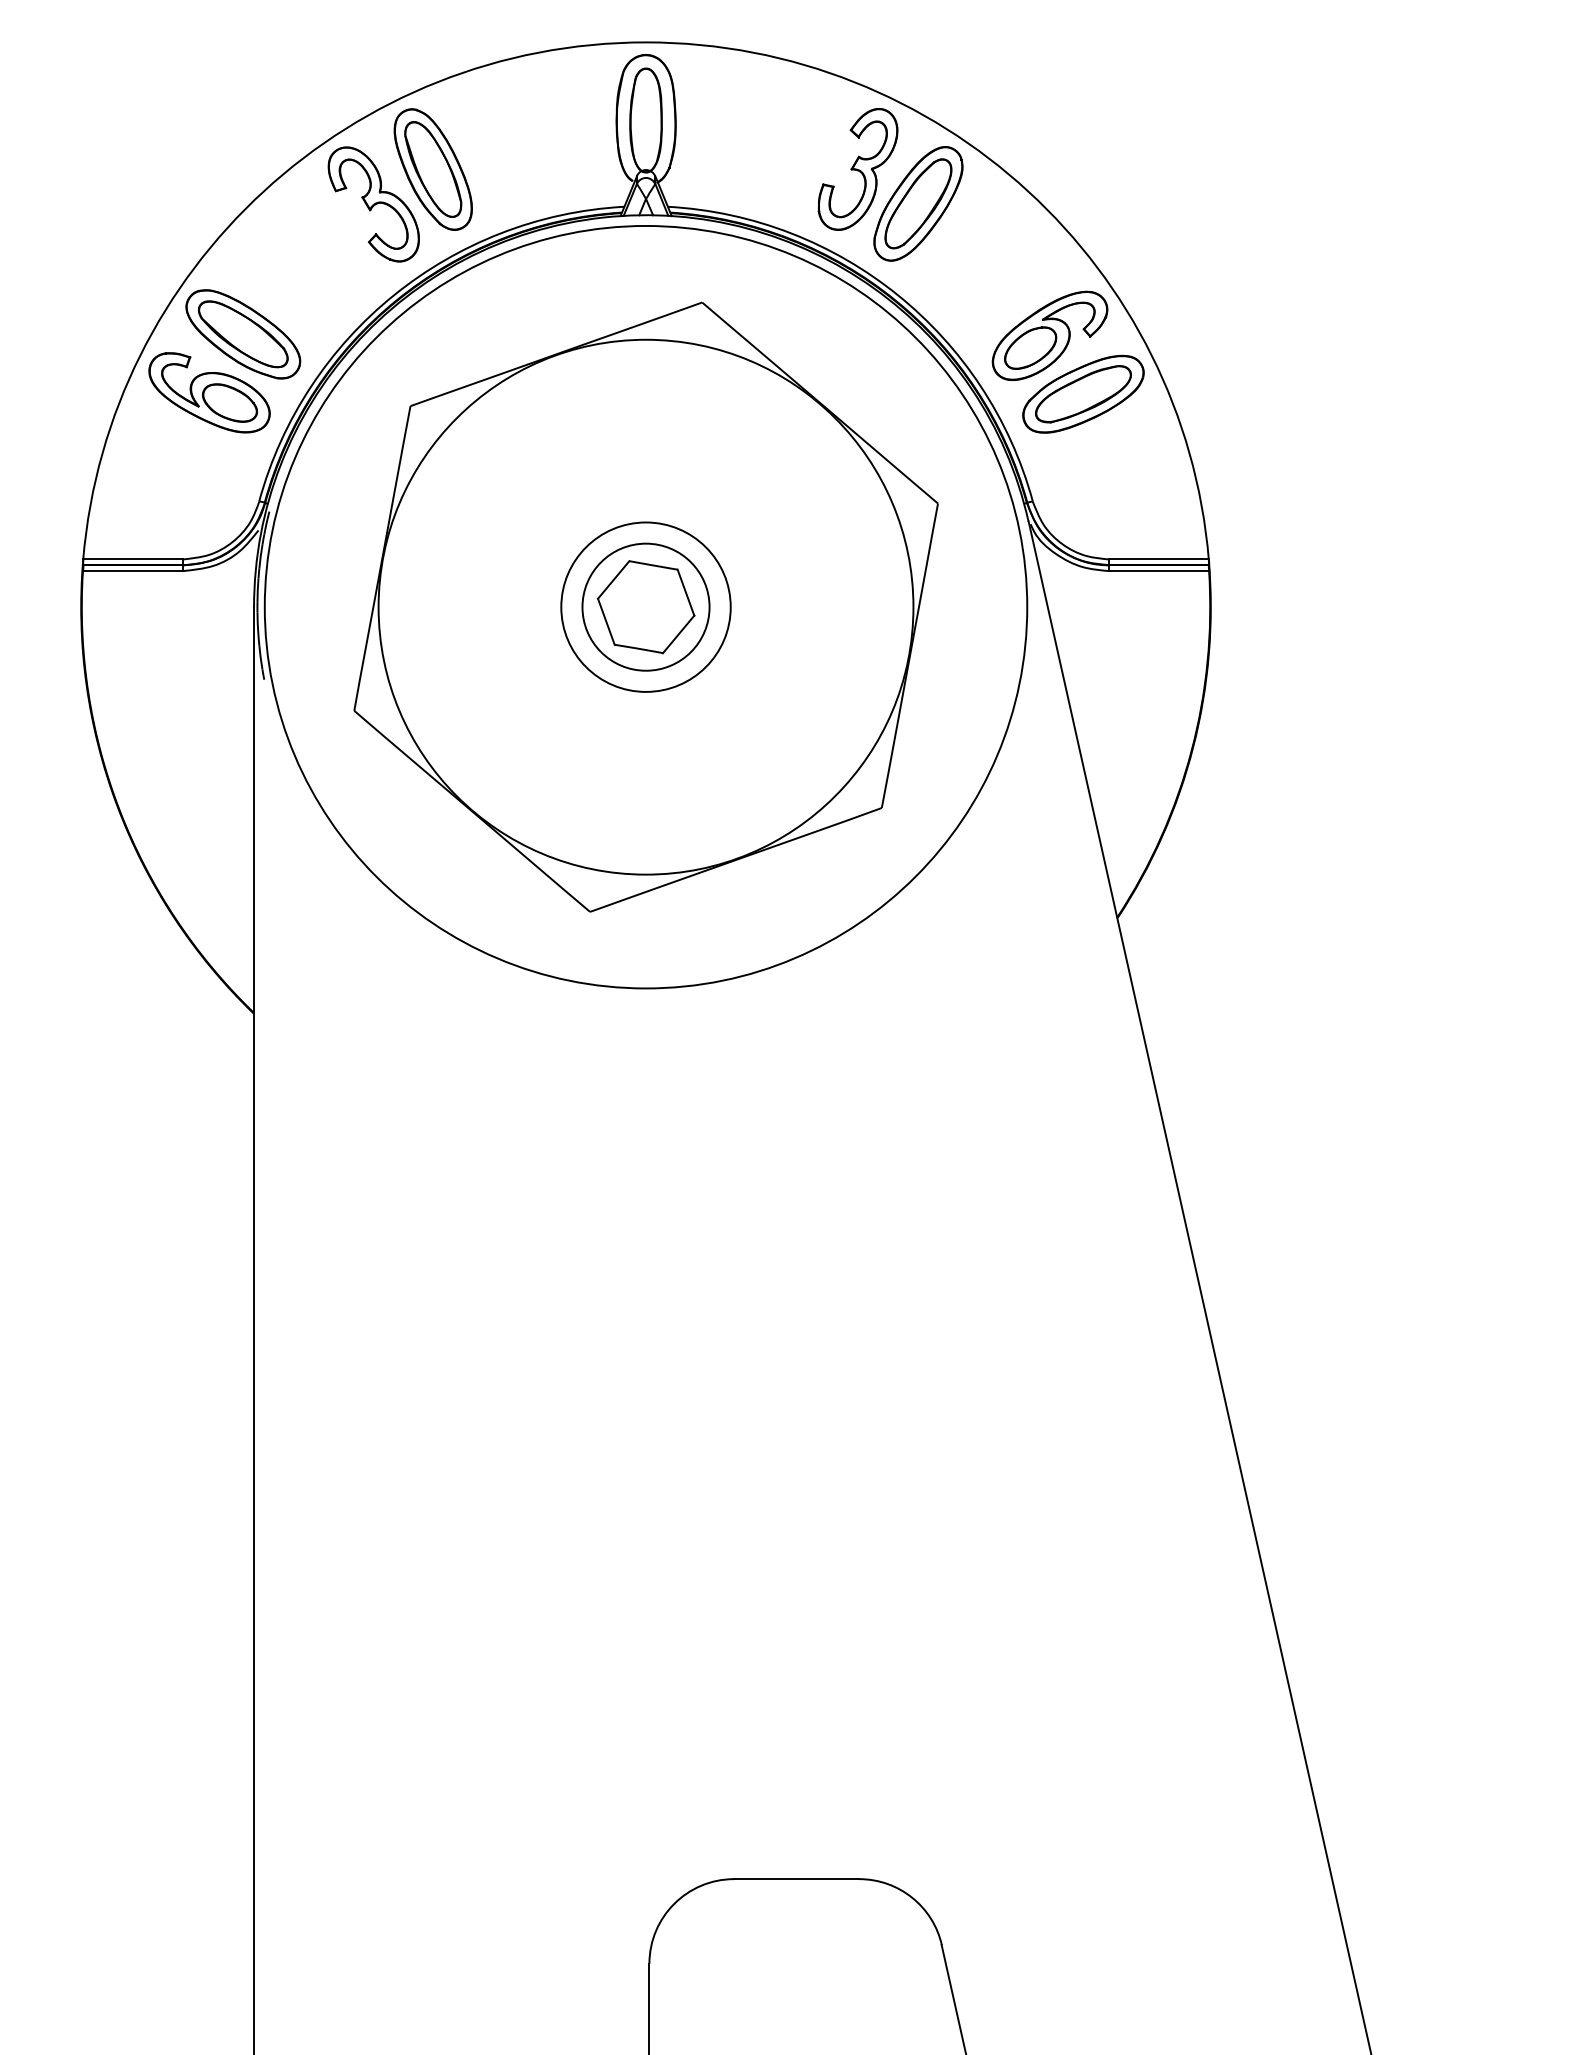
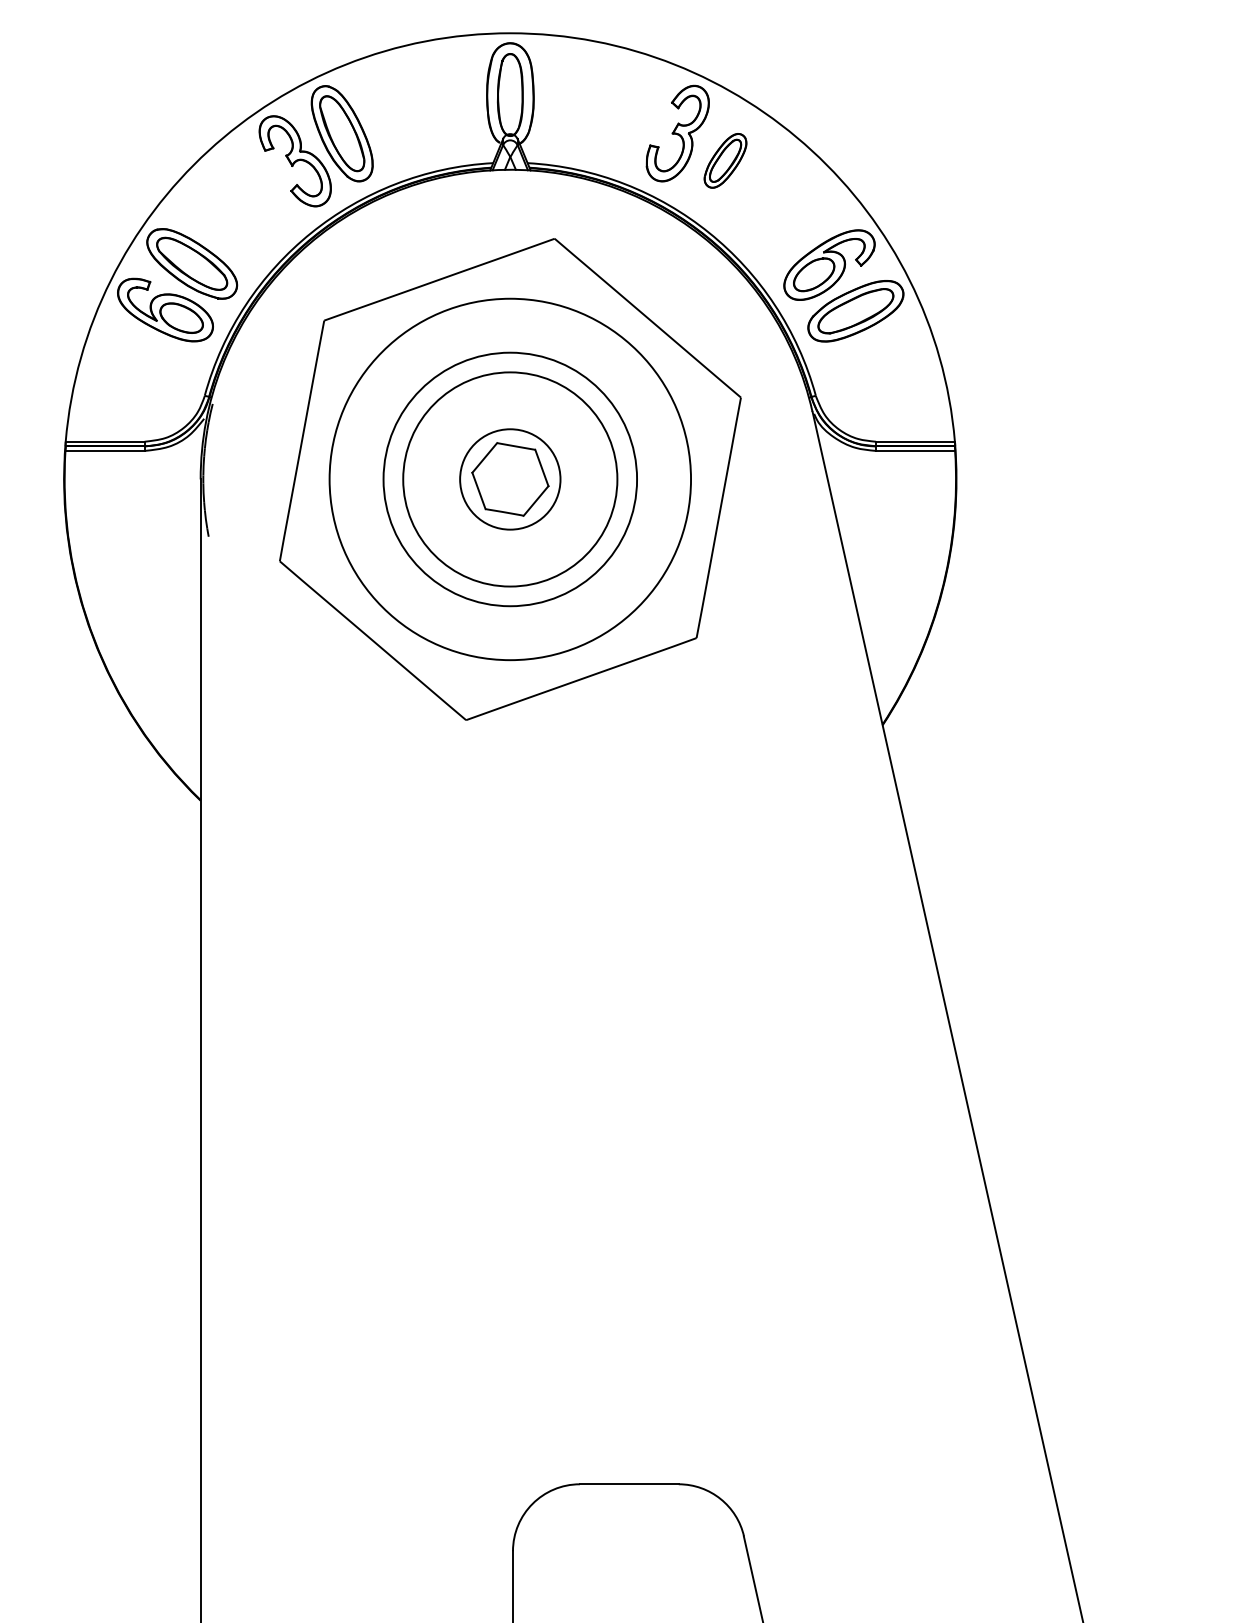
part: (918, 203) -> (725, 160), size x0.6
circle: (645, 606) -> (509, 478), size x0.6
circle: (645, 606) -> (509, 478), size x0.6
circle: (645, 606) -> (509, 478), size x1.6

